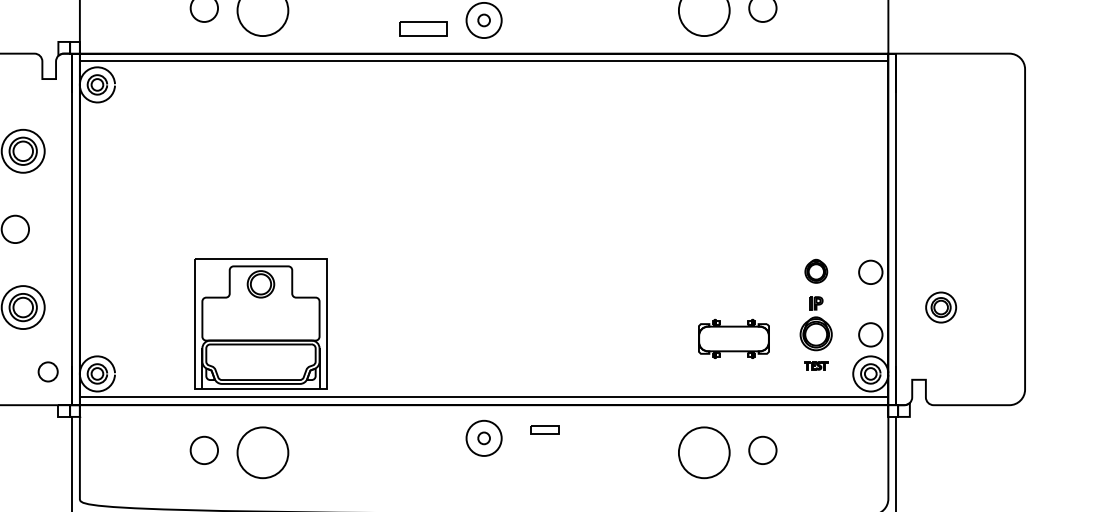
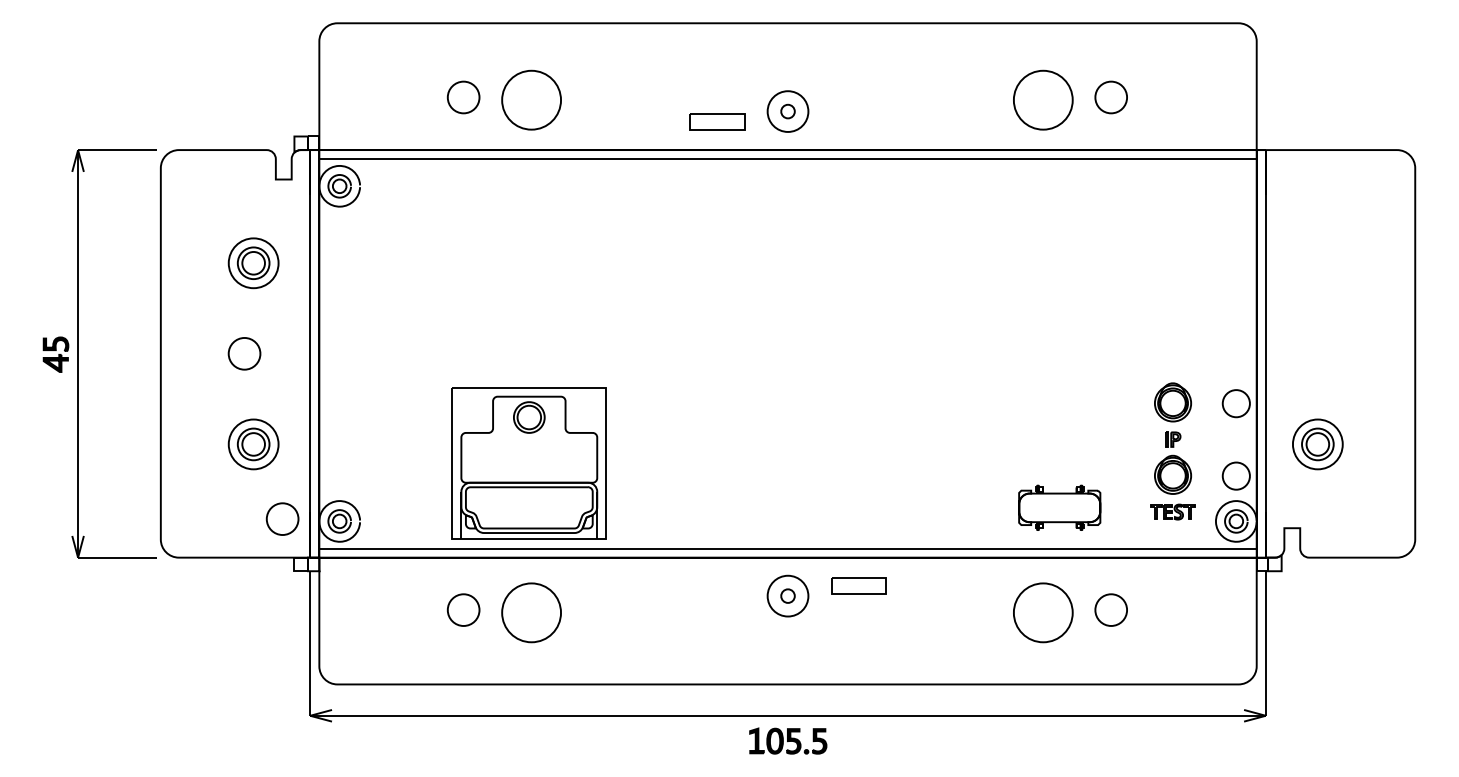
part: (816, 271) -> (1173, 402), size x1.43
part: (940, 307) -> (1317, 444), size x1.43
part: (733, 338) -> (1059, 507), moved
part: (815, 365) -> (1172, 511), size x1.67
part: (48, 371) -> (282, 518), size x1.43
part: (544, 429) -> (858, 585), size x1.67

